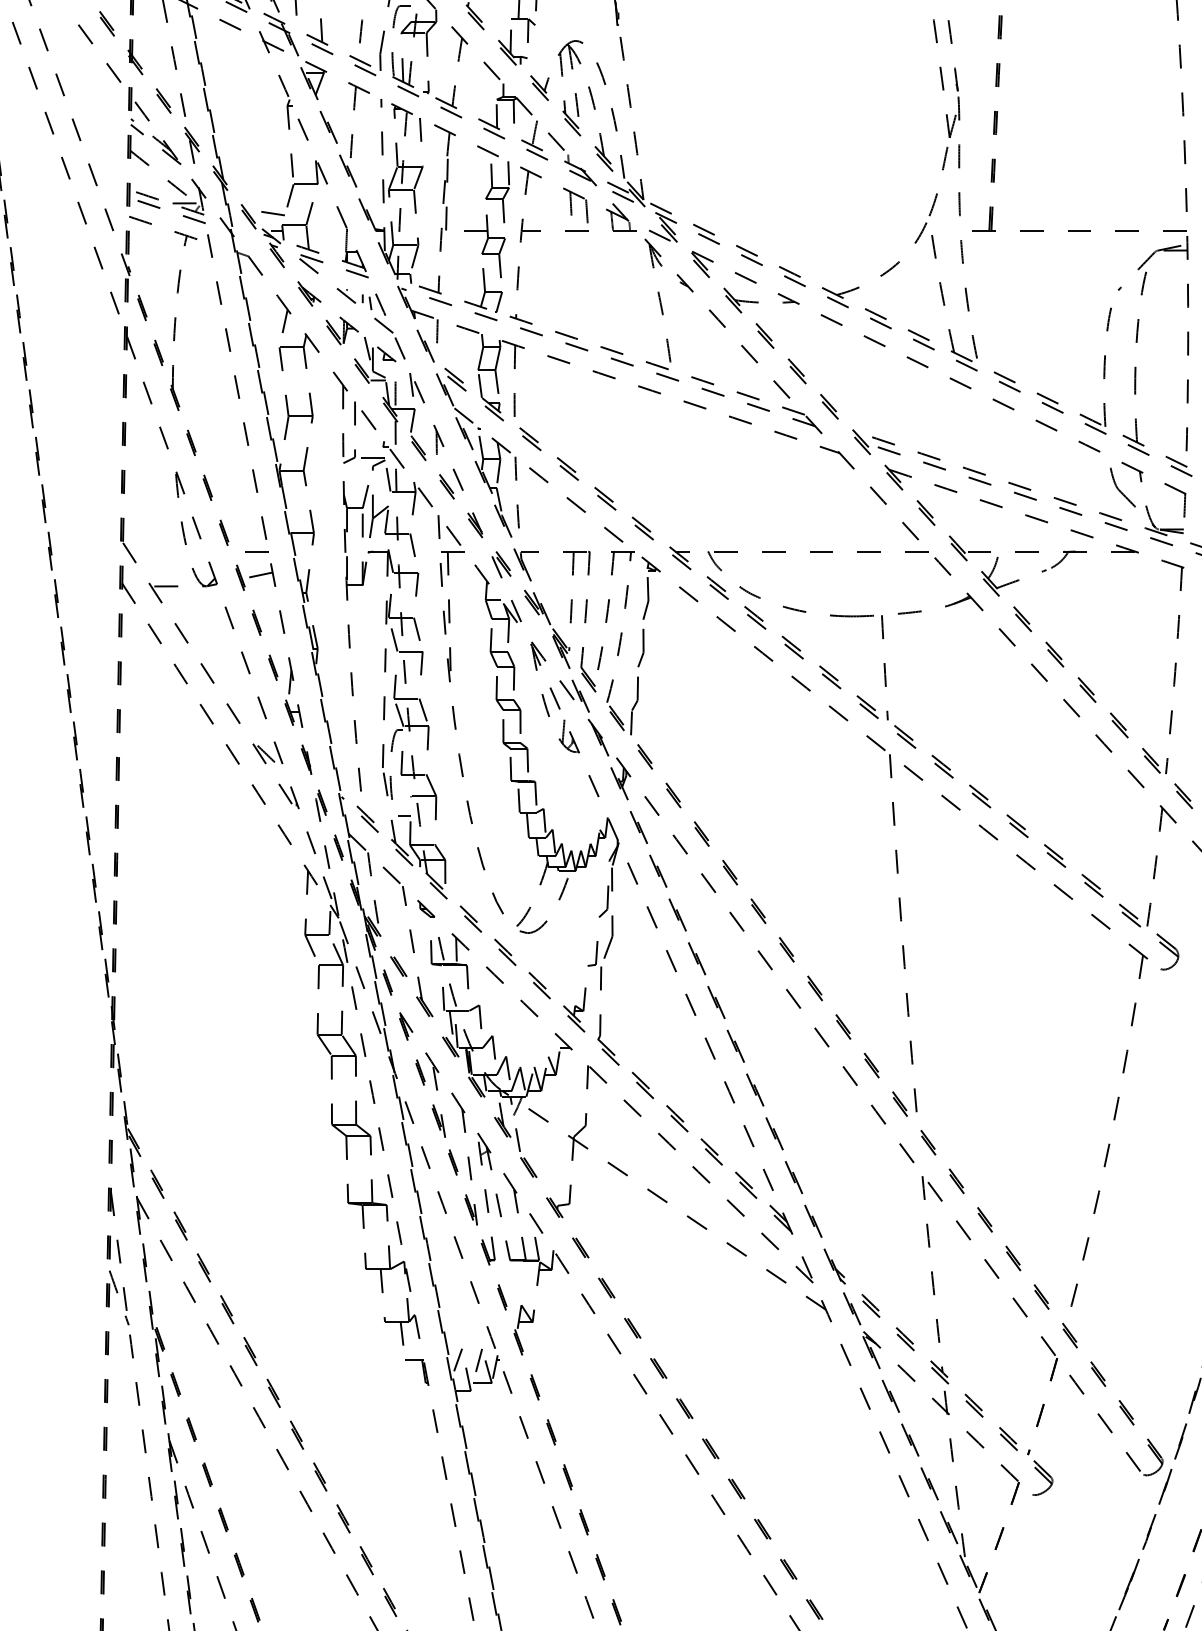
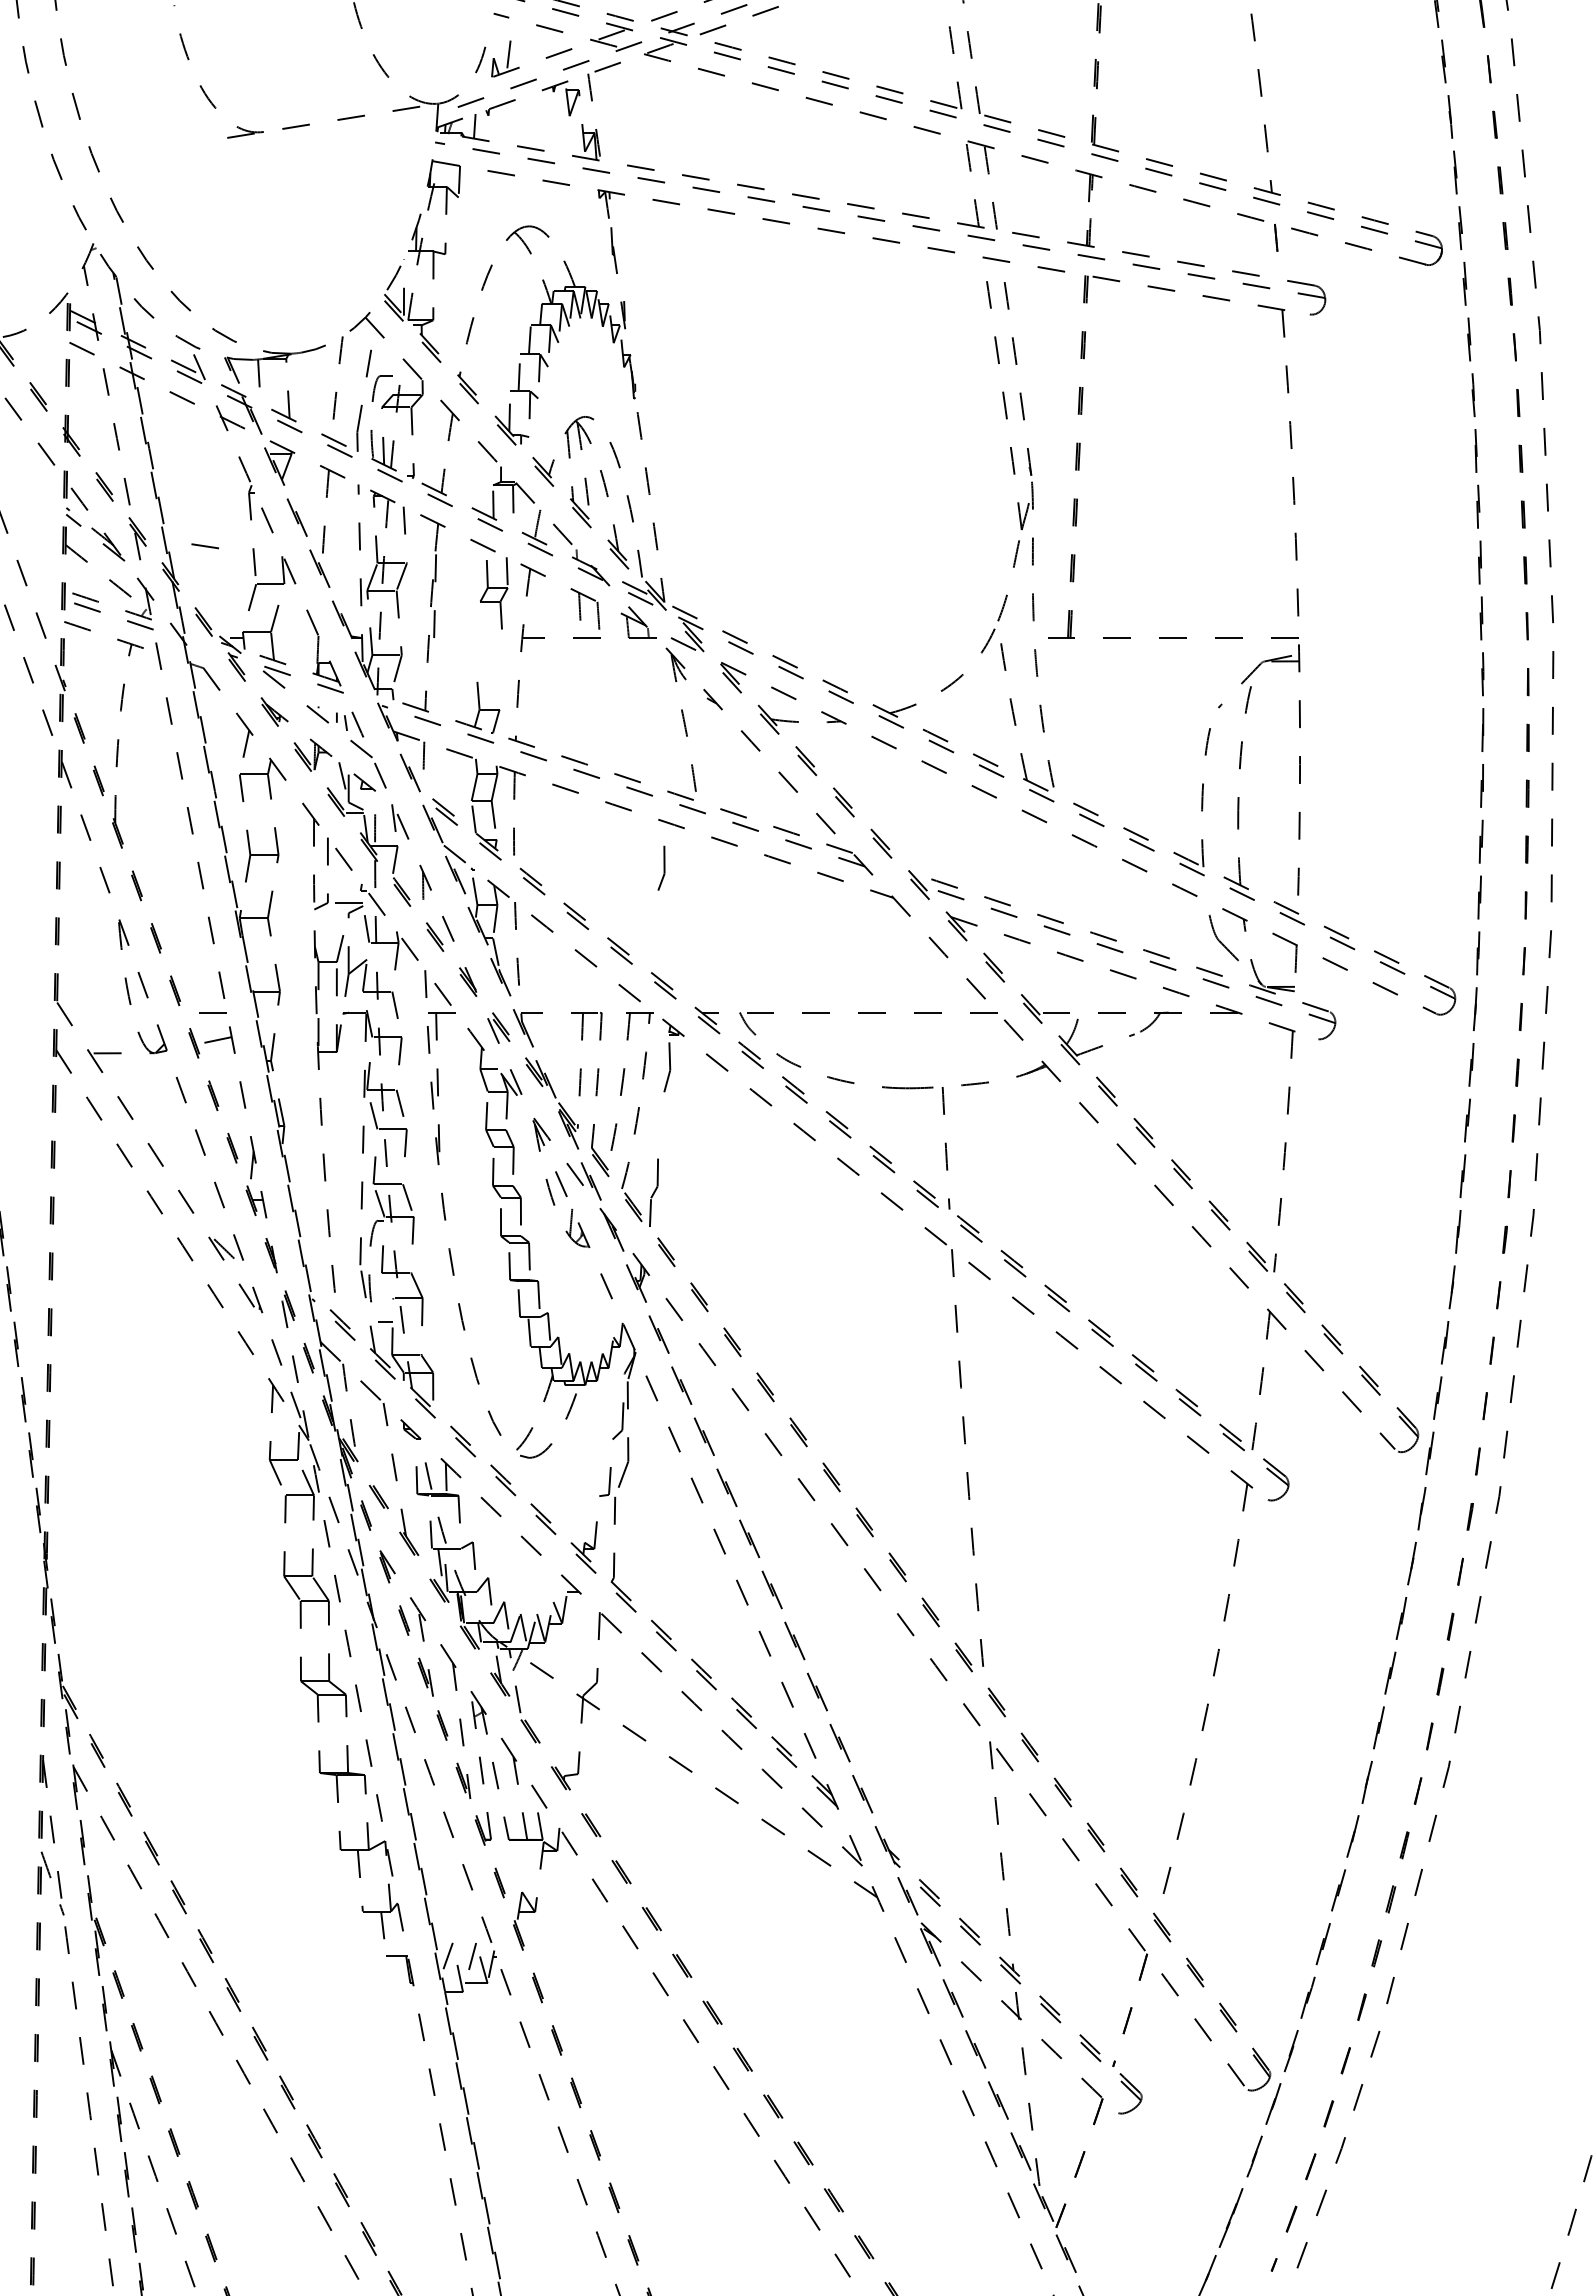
line: (183, 203) -> (127, 606), removed
line: (272, 213) -> (204, 546), moved
part: (484, 246) -> (479, 656), removed
part: (640, 647) -> (661, 867), moved

